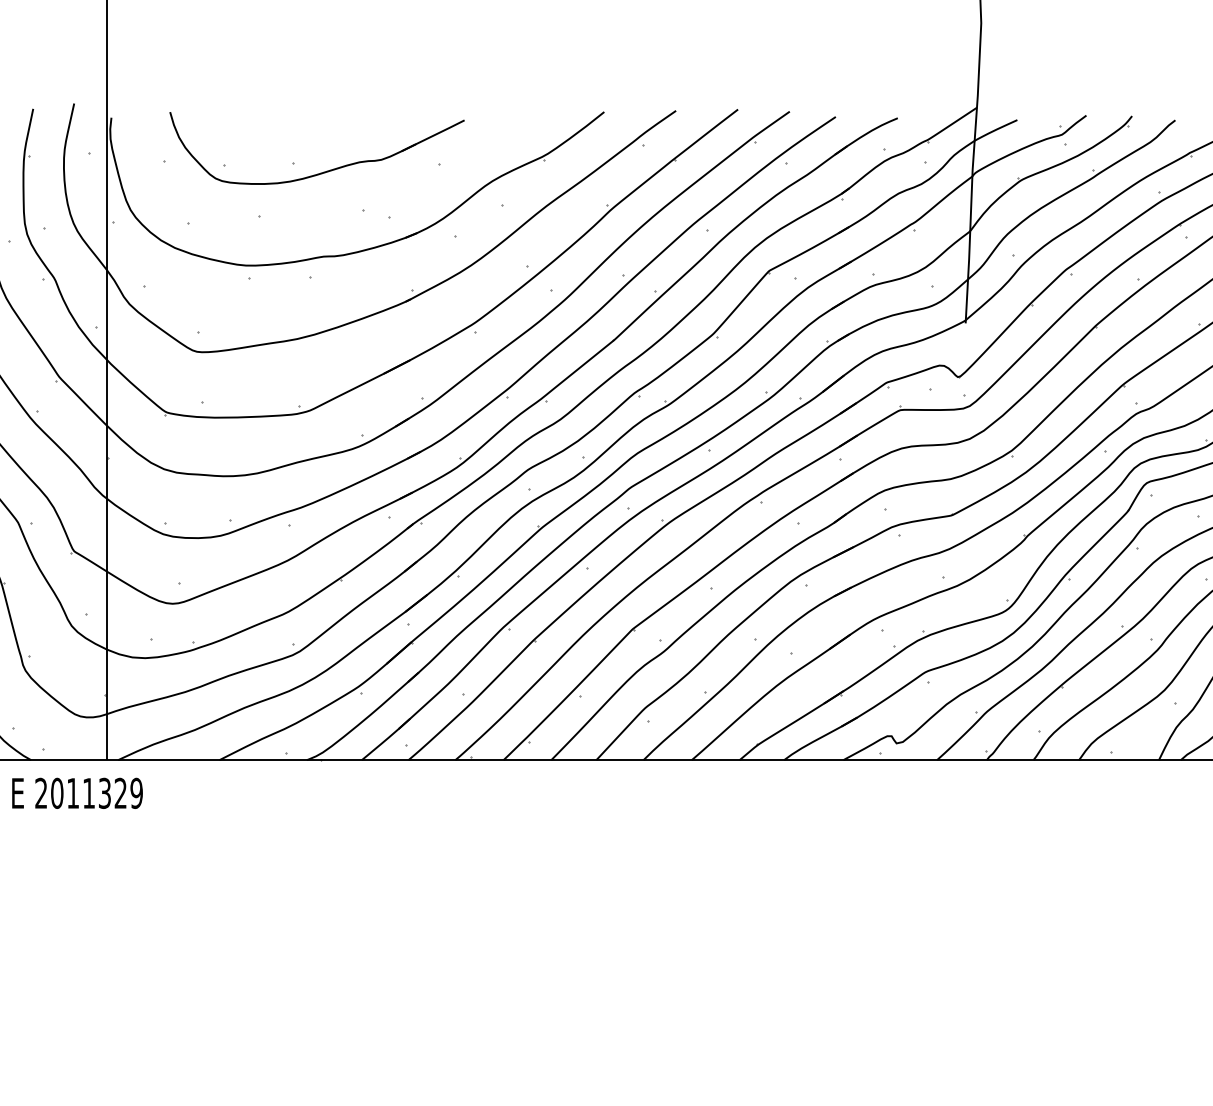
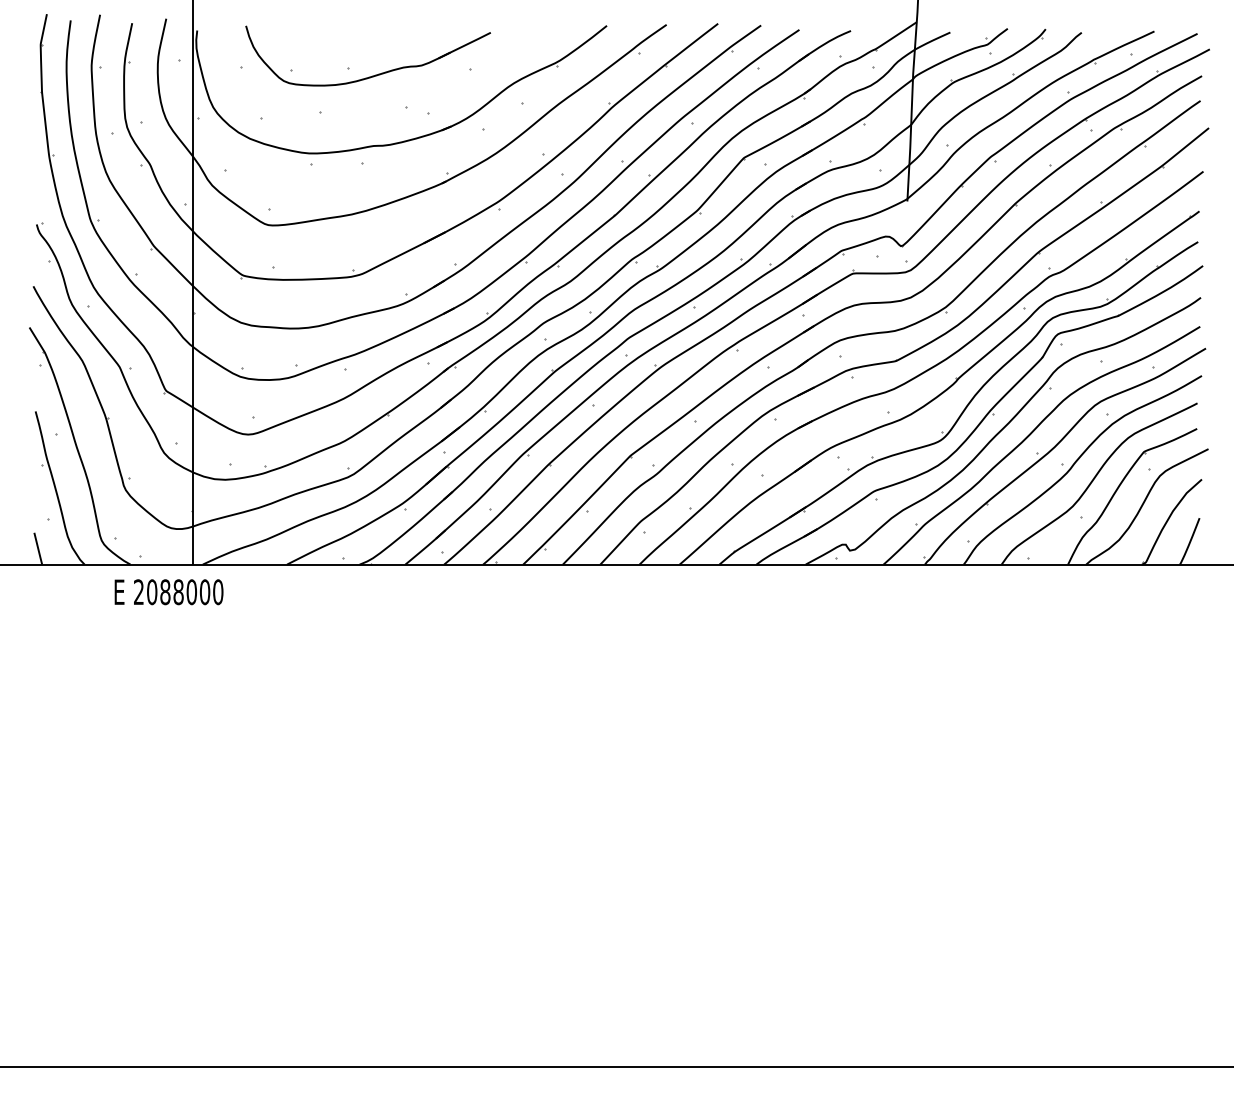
text: (104, 793) -> (191, 592), 2011329 -> 2088000

